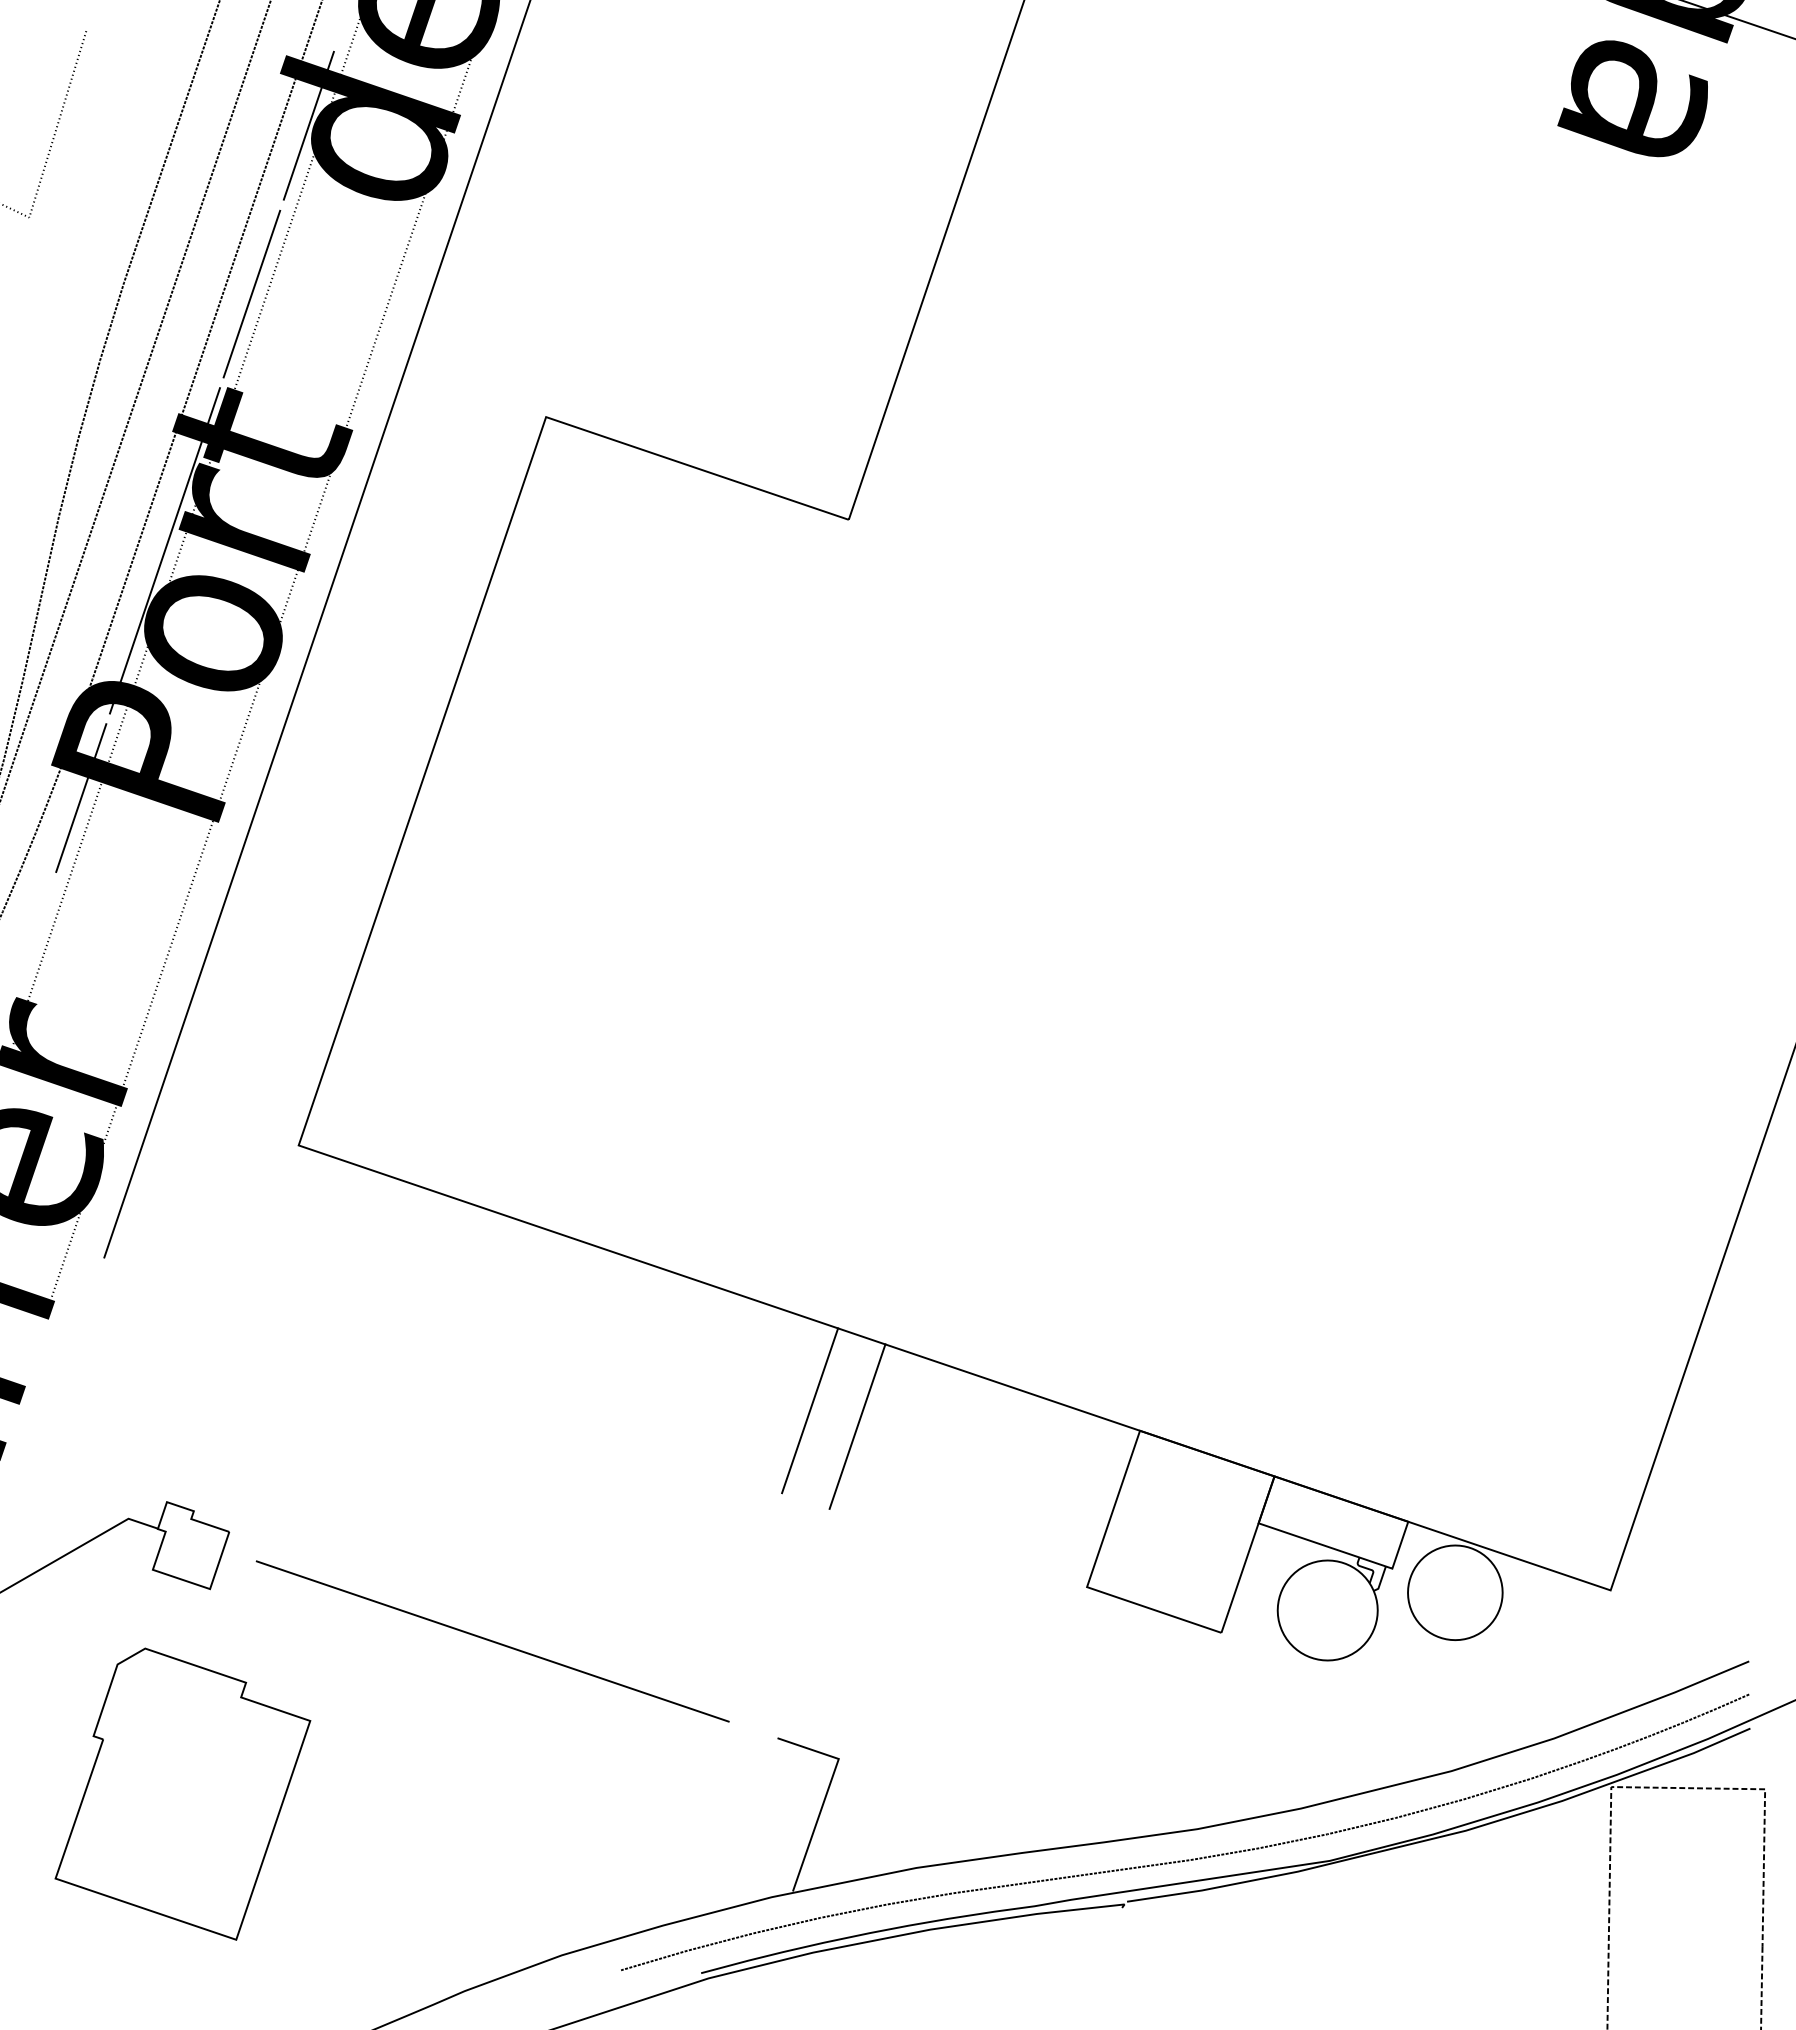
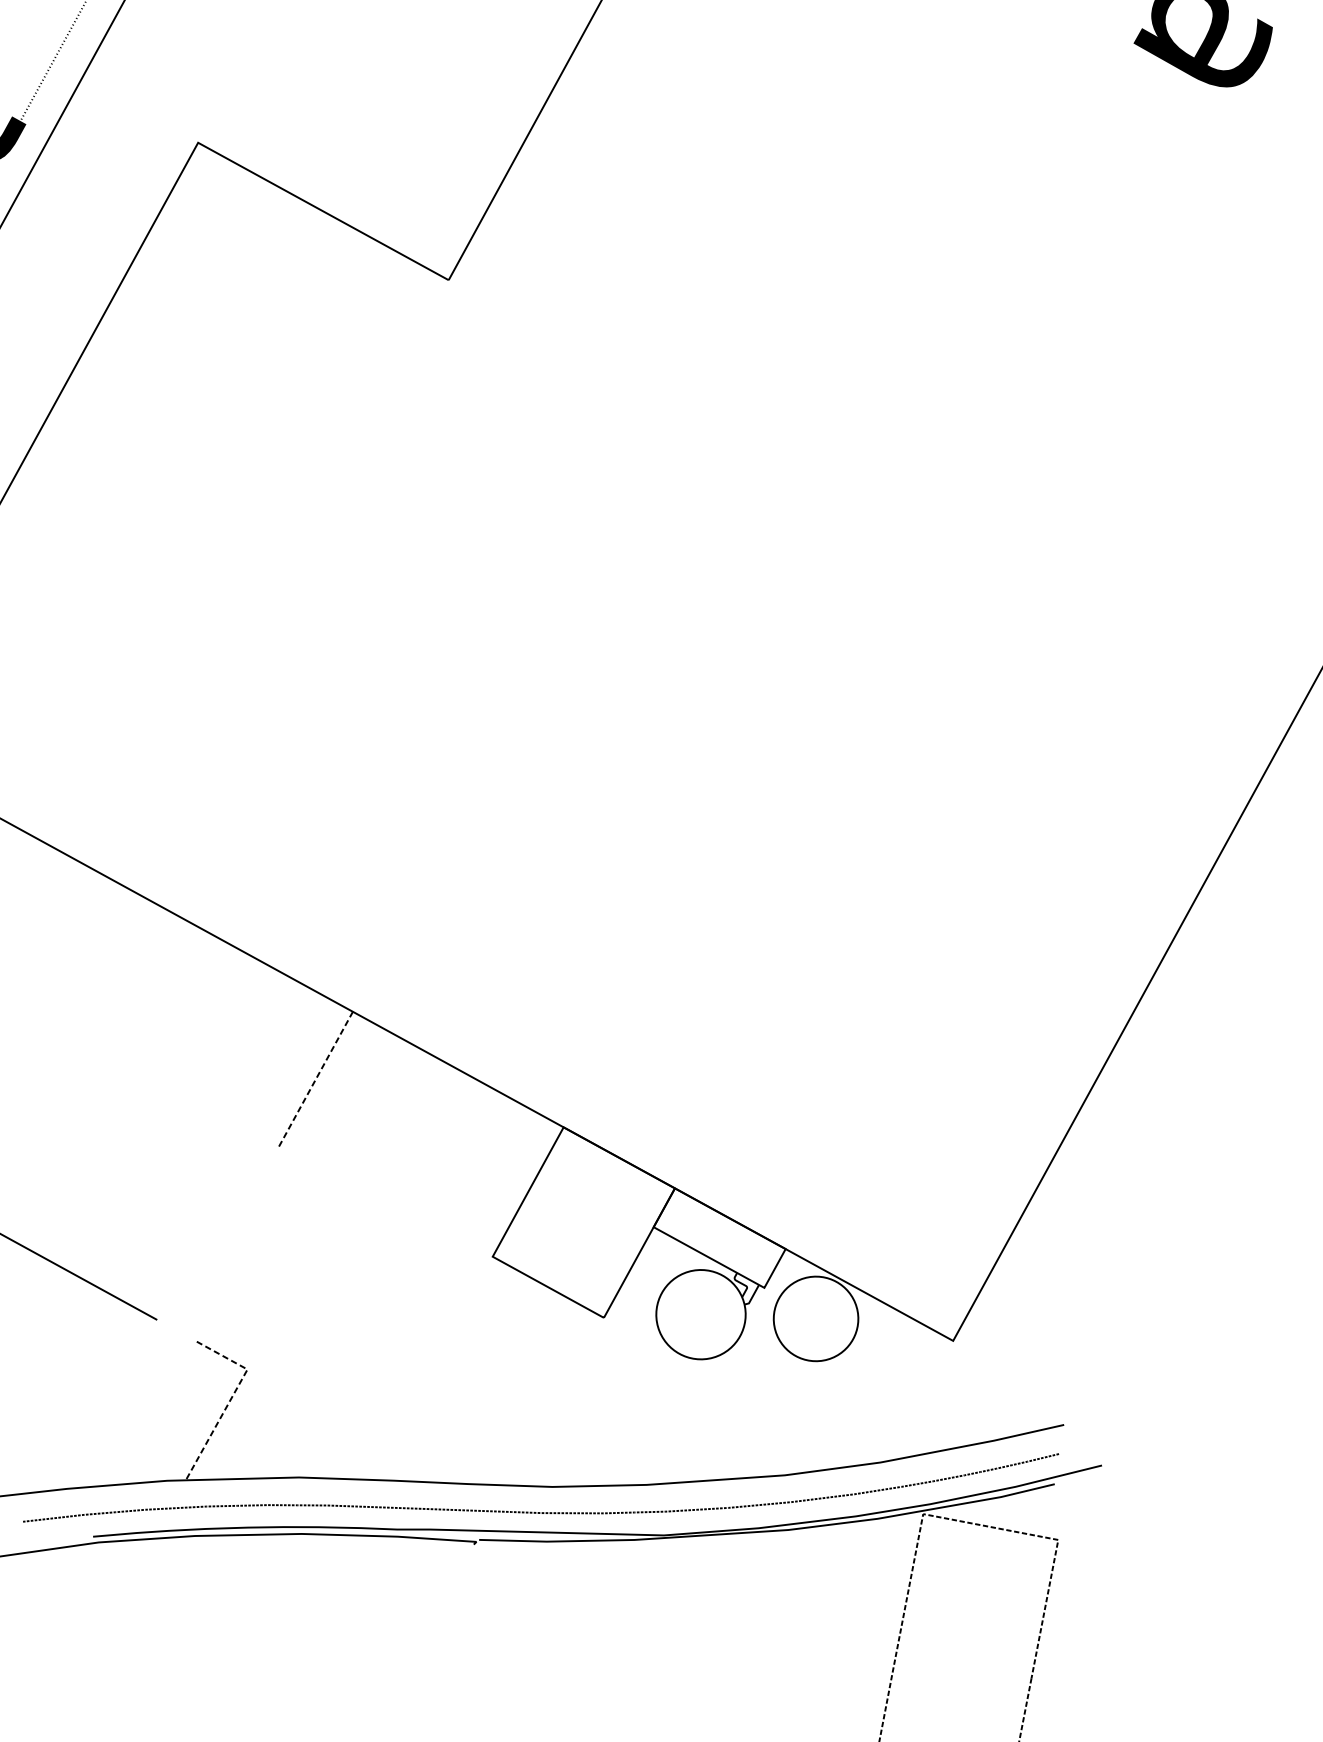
line: (810, 1410) -> (276, 1058), removed
line: (857, 1426) -> (315, 1079), solid -> dashed
line: (826, 1793) -> (231, 1397), solid -> dashed

